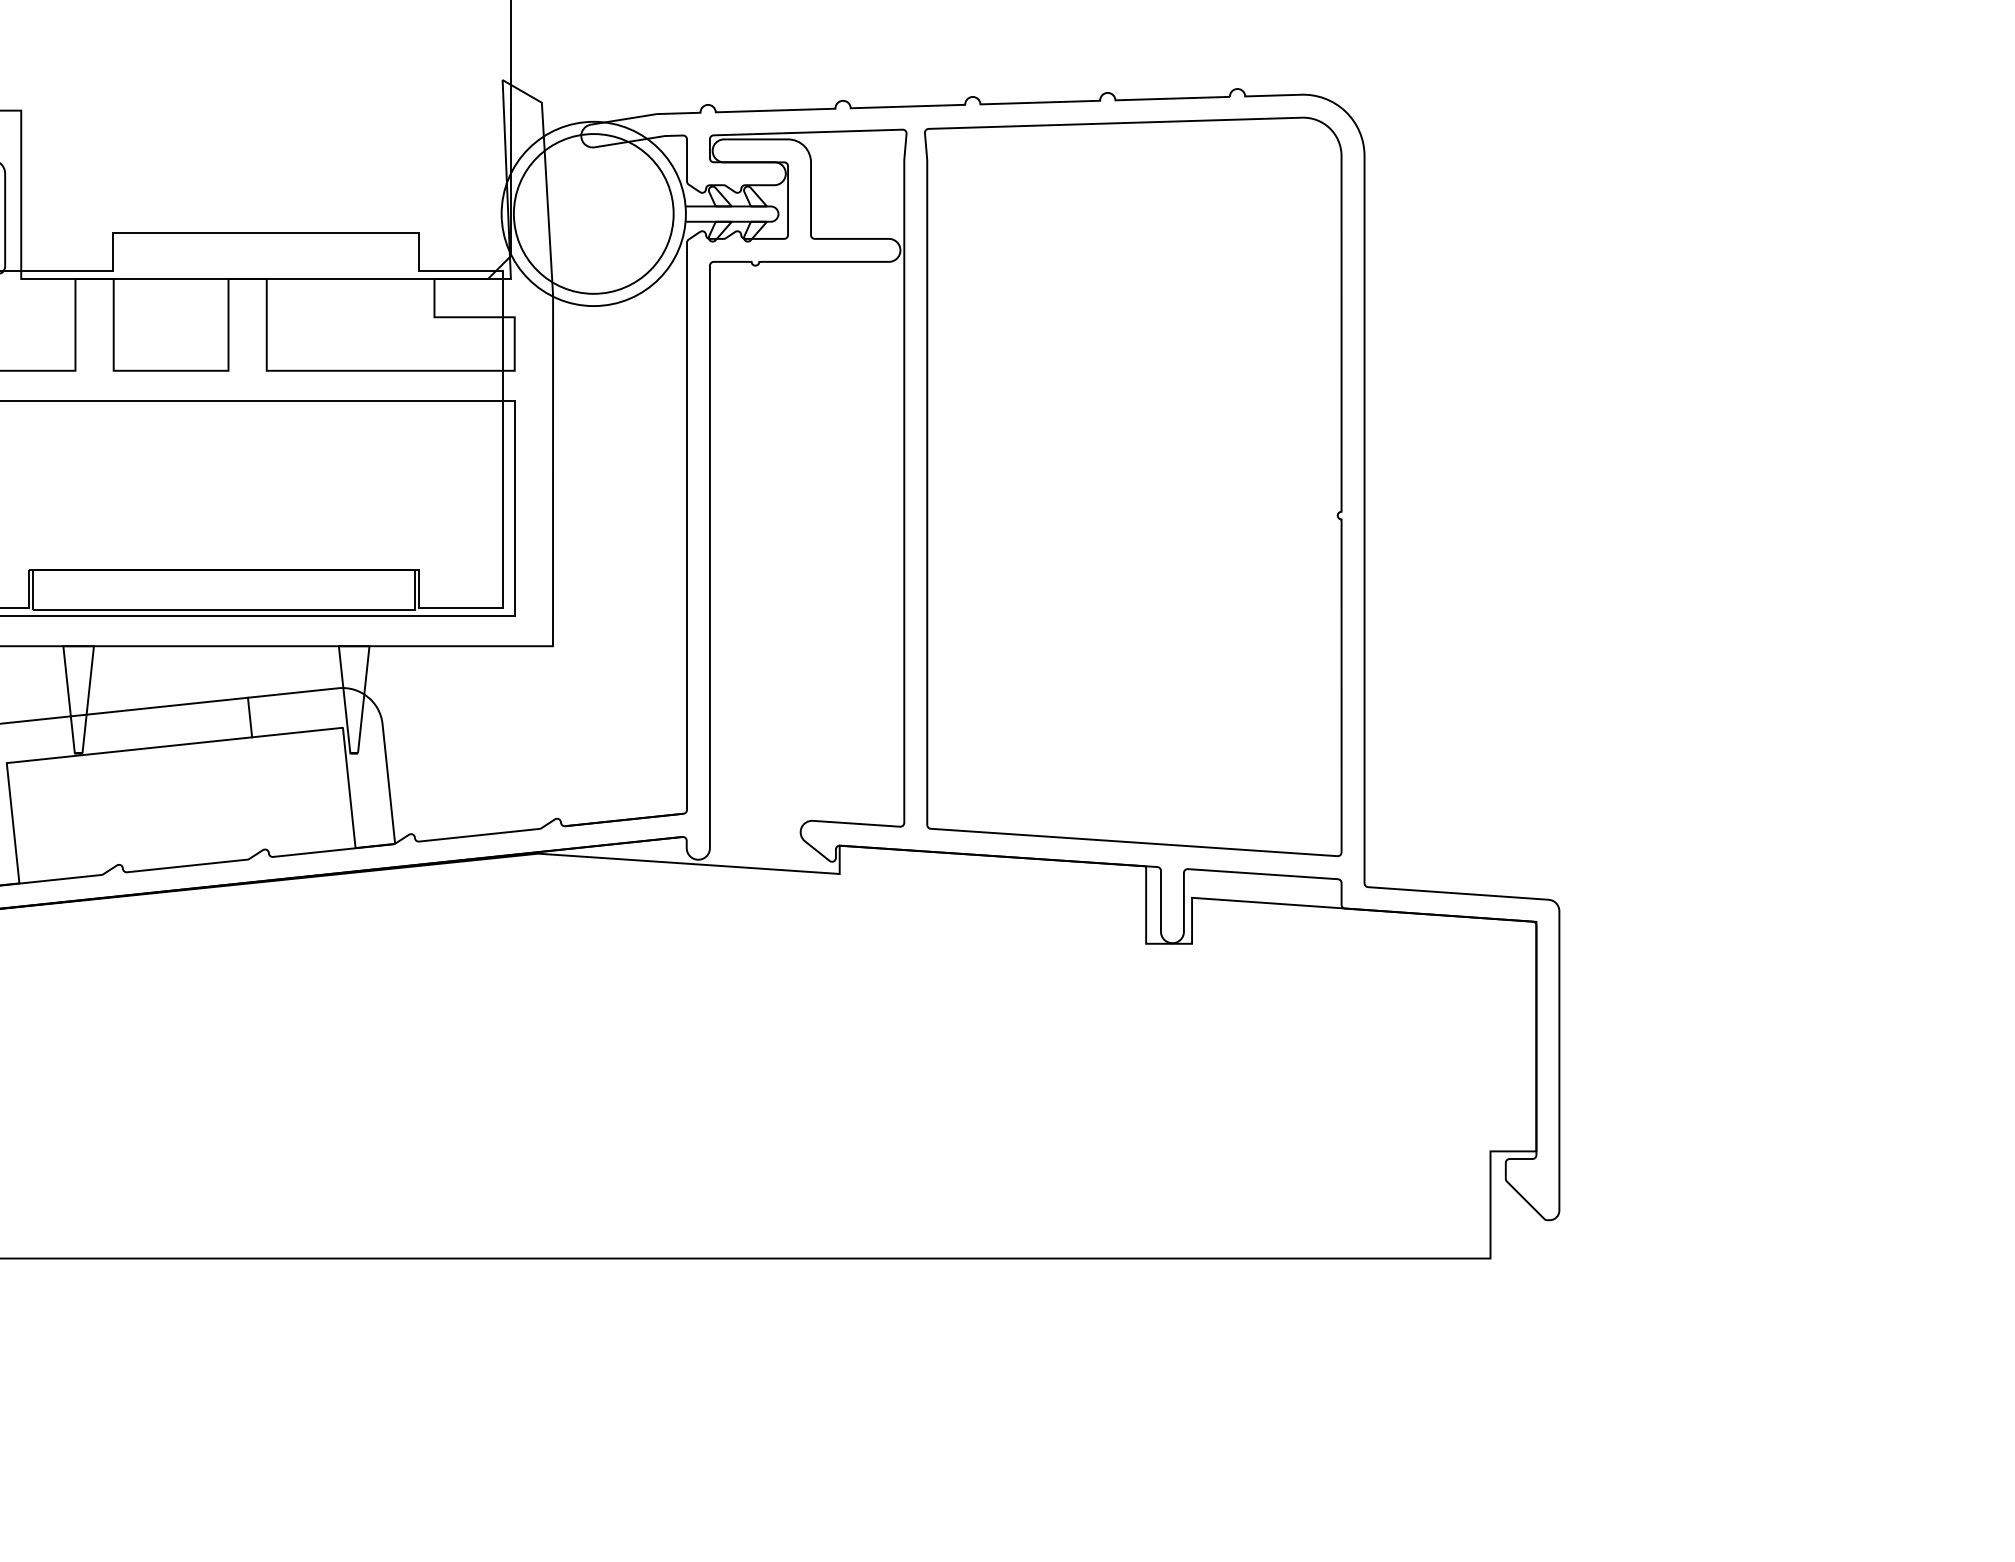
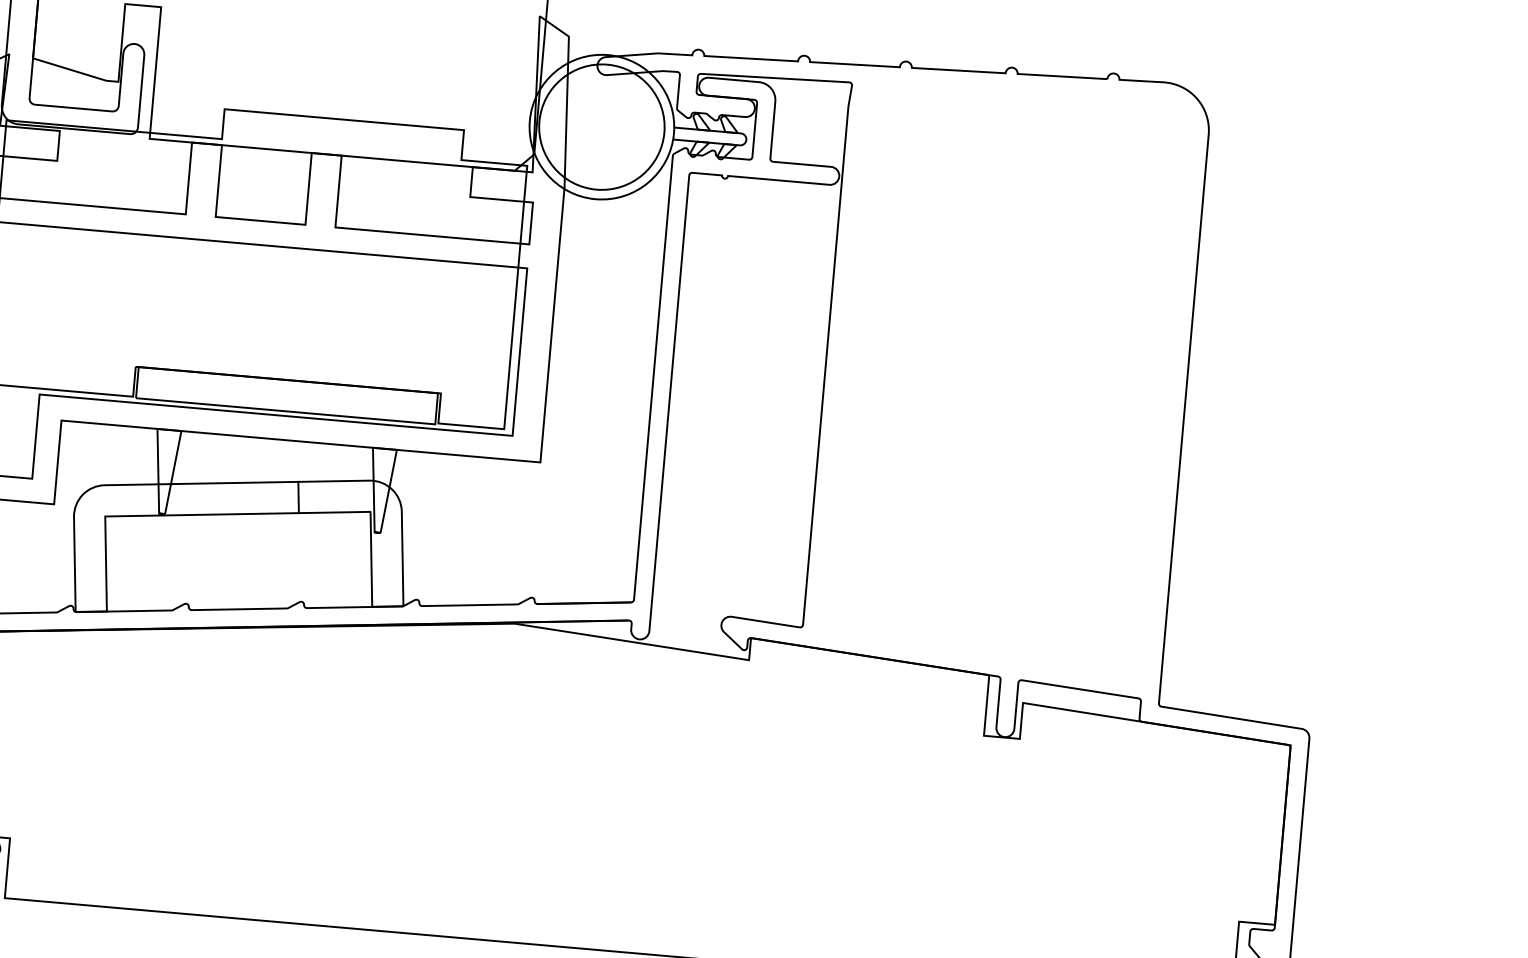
part: (1133, 486) -> (1005, 377), removed

